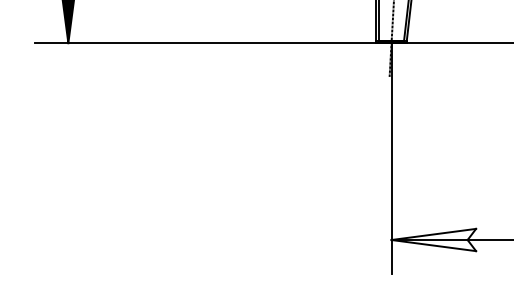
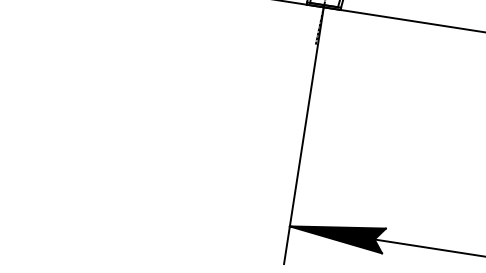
fill: (433, 239) -> (336, 233), added

